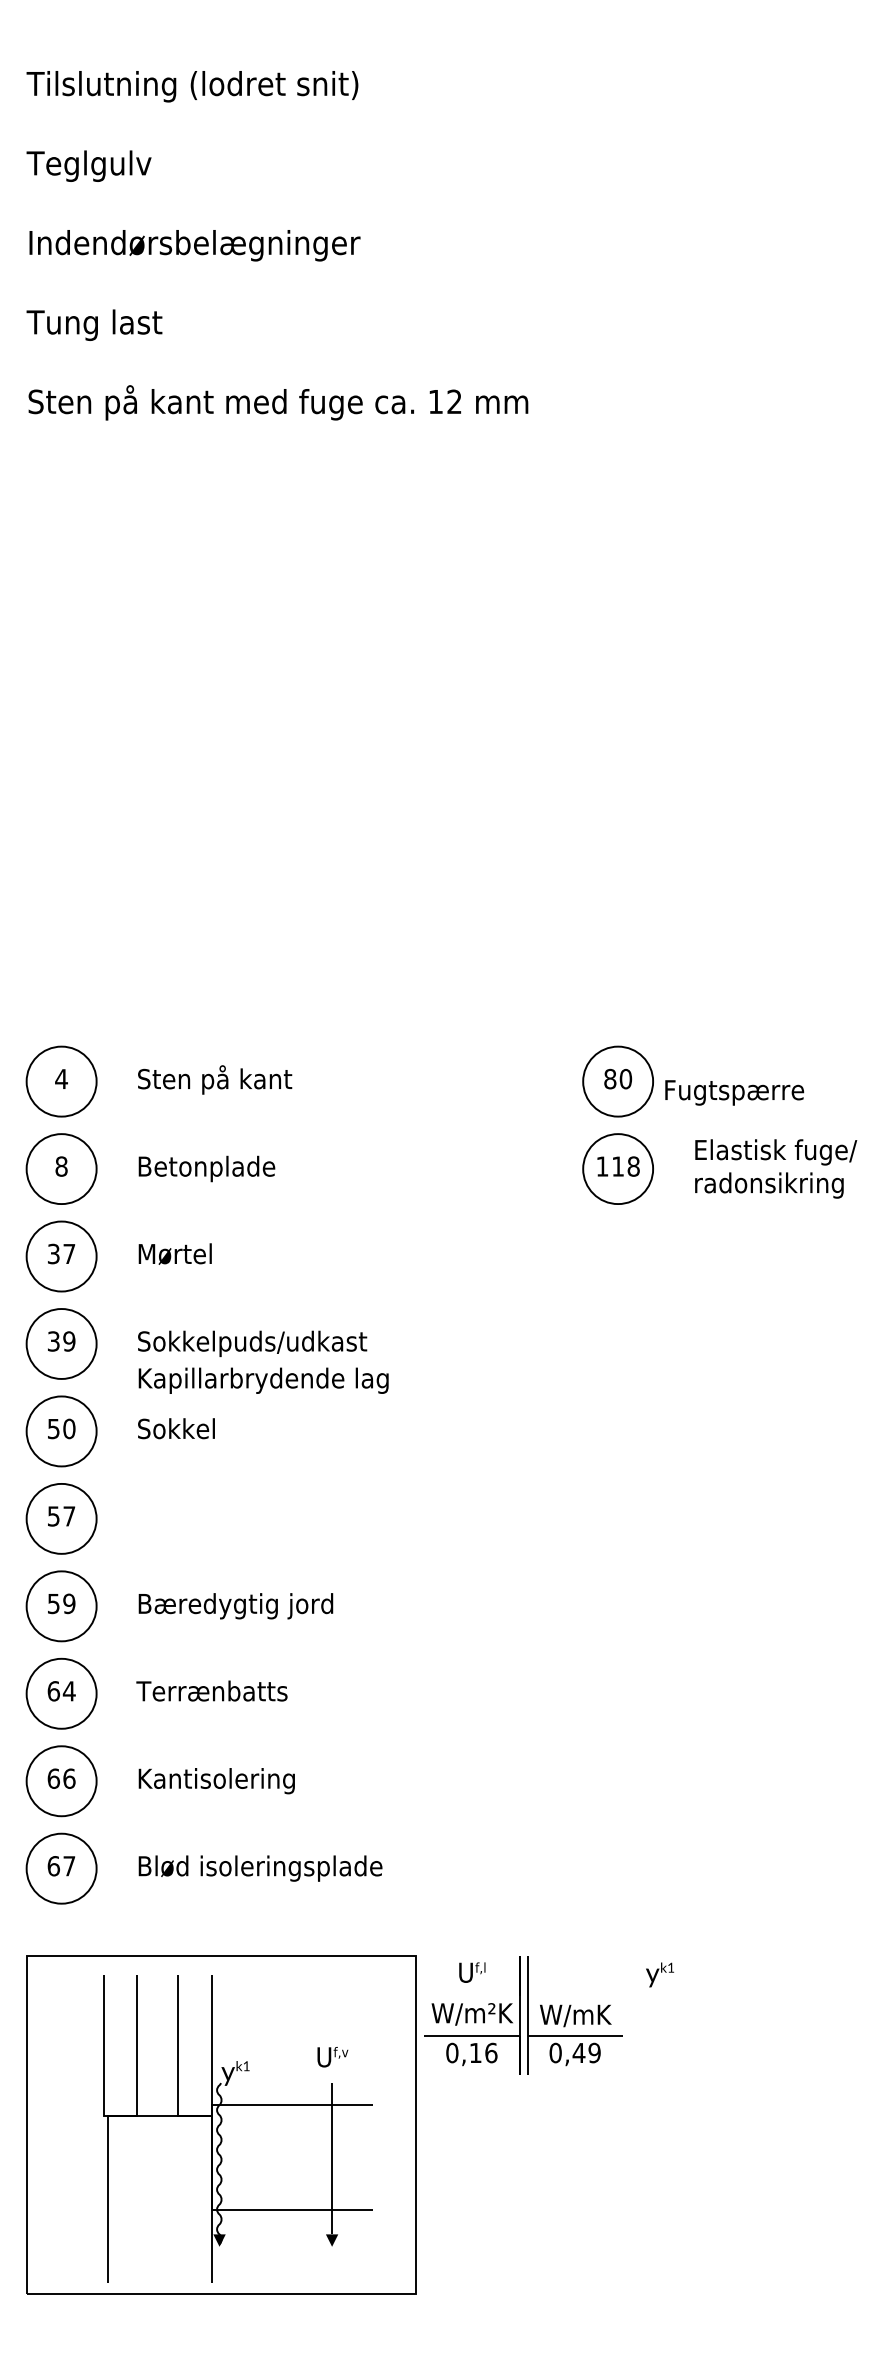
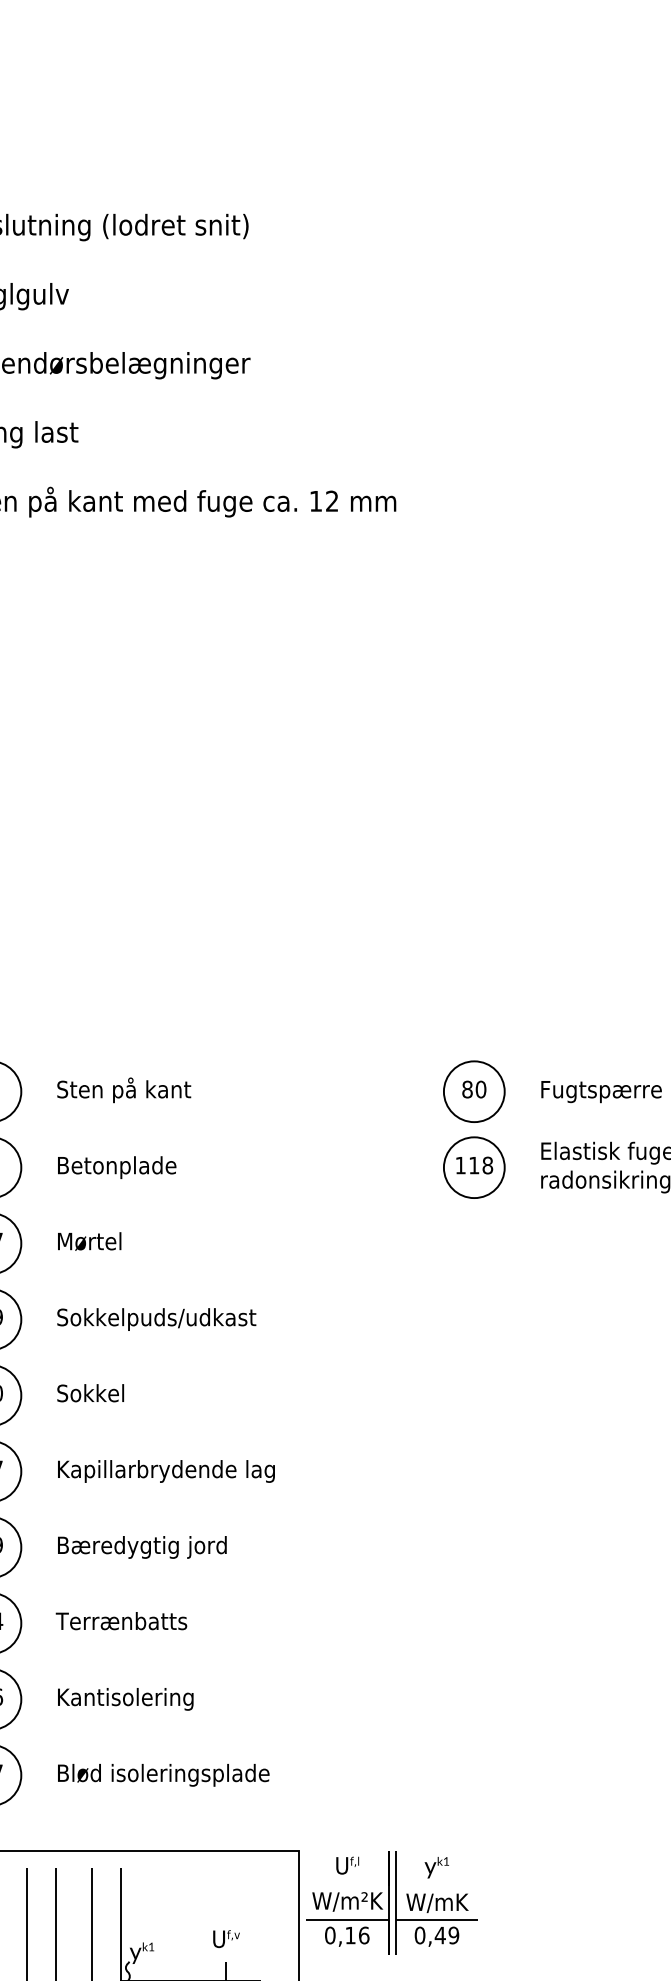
text: (734, 1092) -> (601, 1091), moved
text: (263, 1380) -> (166, 1471), moved
text: (659, 1974) -> (436, 1867), moved

